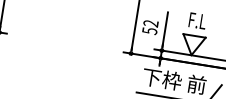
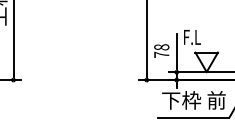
text: (197, 21) -> (192, 37), moved
text: (150, 27) -> (161, 51), 52 -> 78

